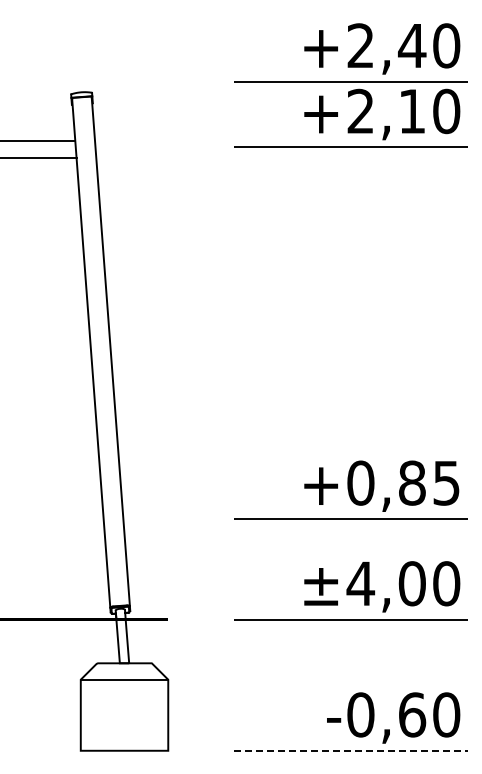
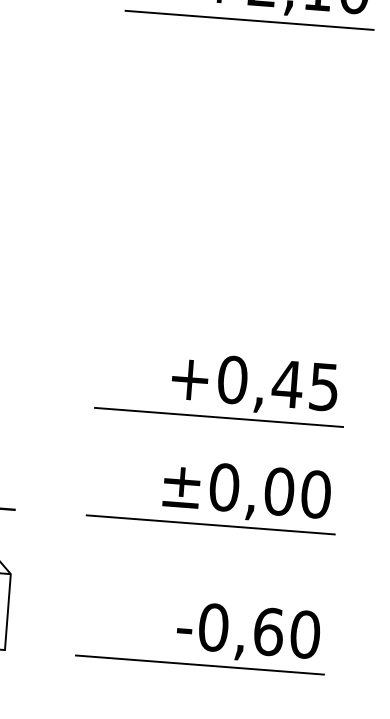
text: (412, 482) -> (287, 383), +0,85 -> +0,45
text: (360, 583) -> (224, 487), ±4,00 -> ±0,00
line: (350, 750) -> (199, 664), dashed -> solid

